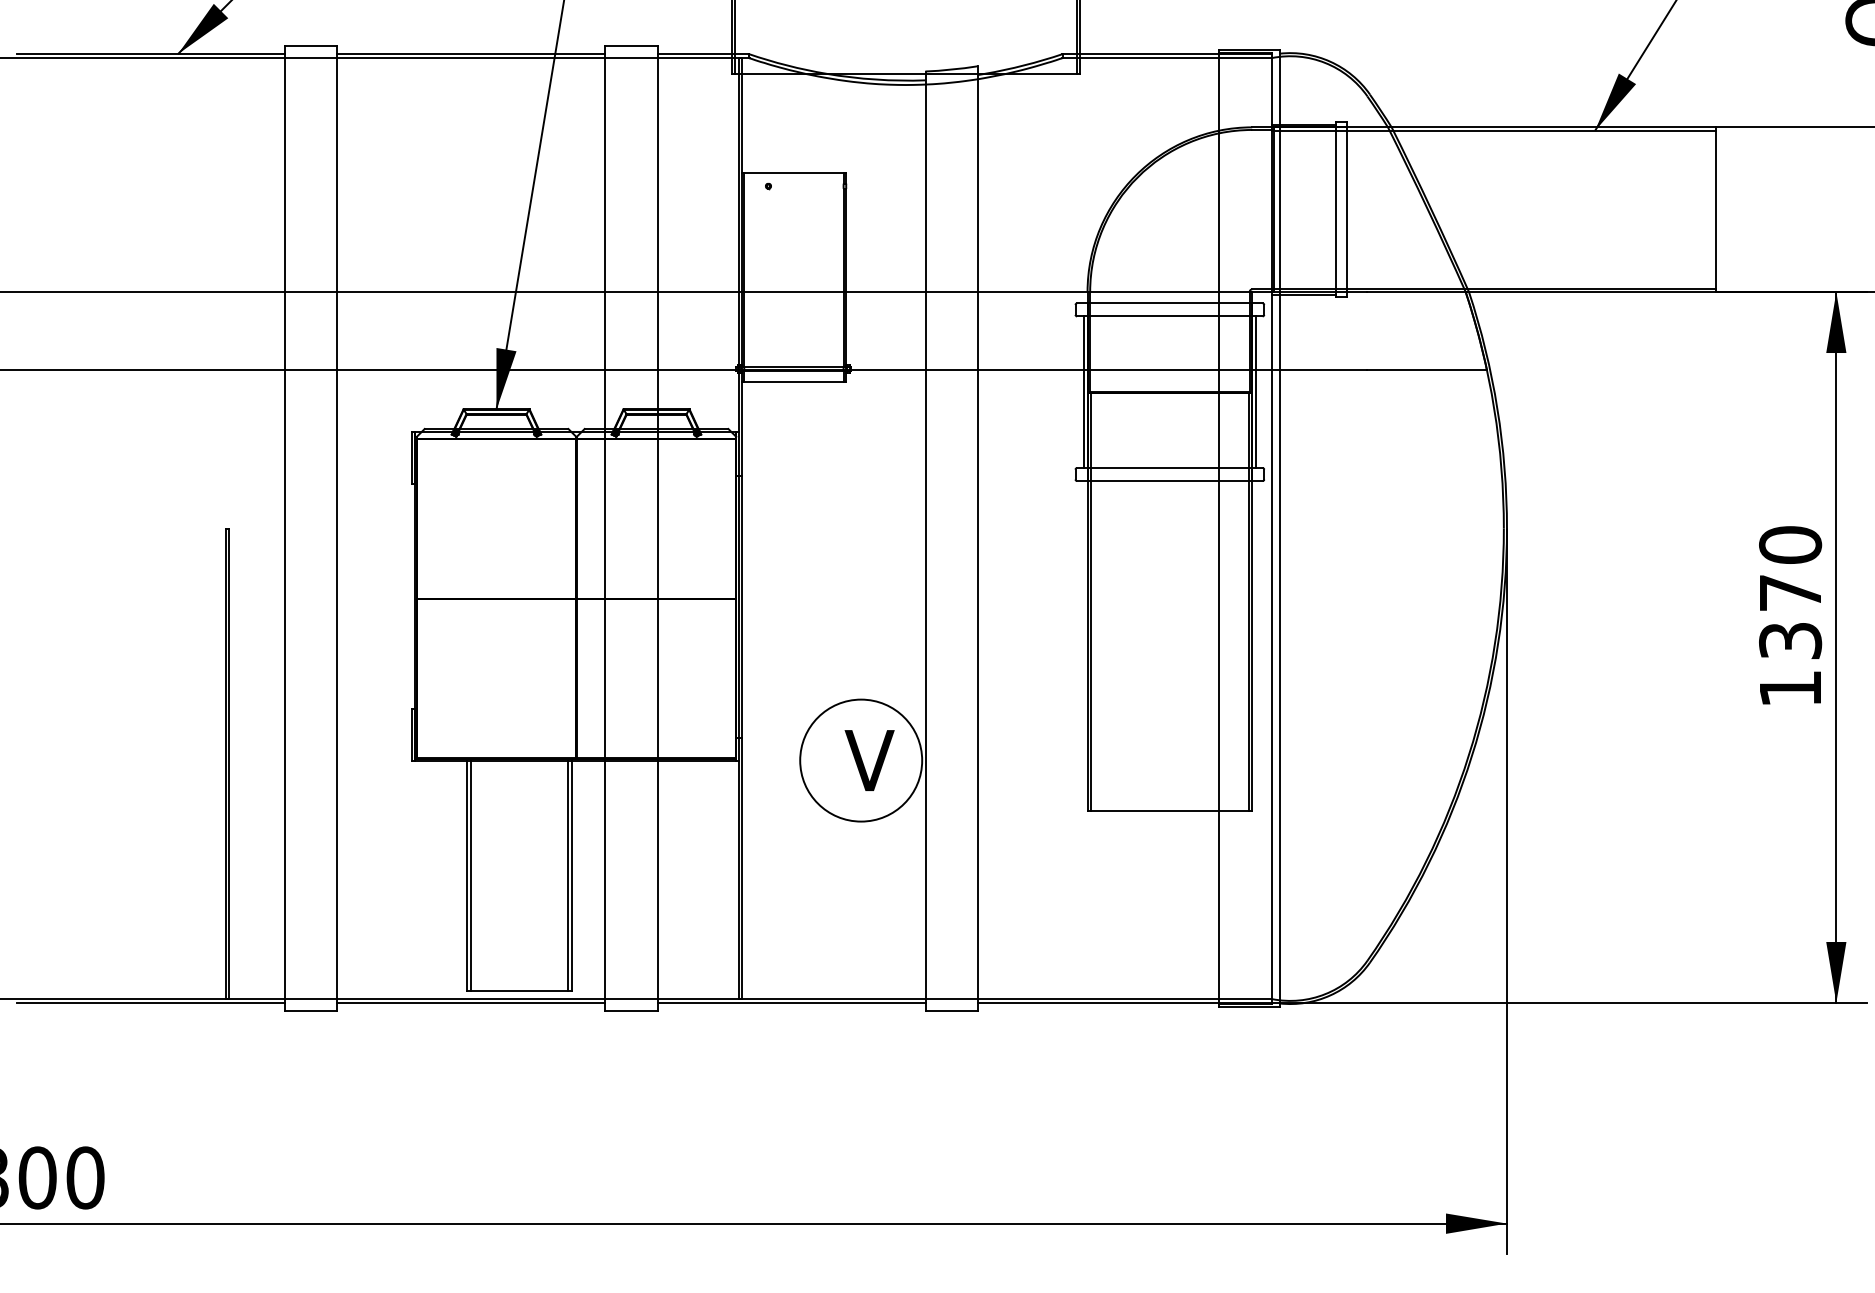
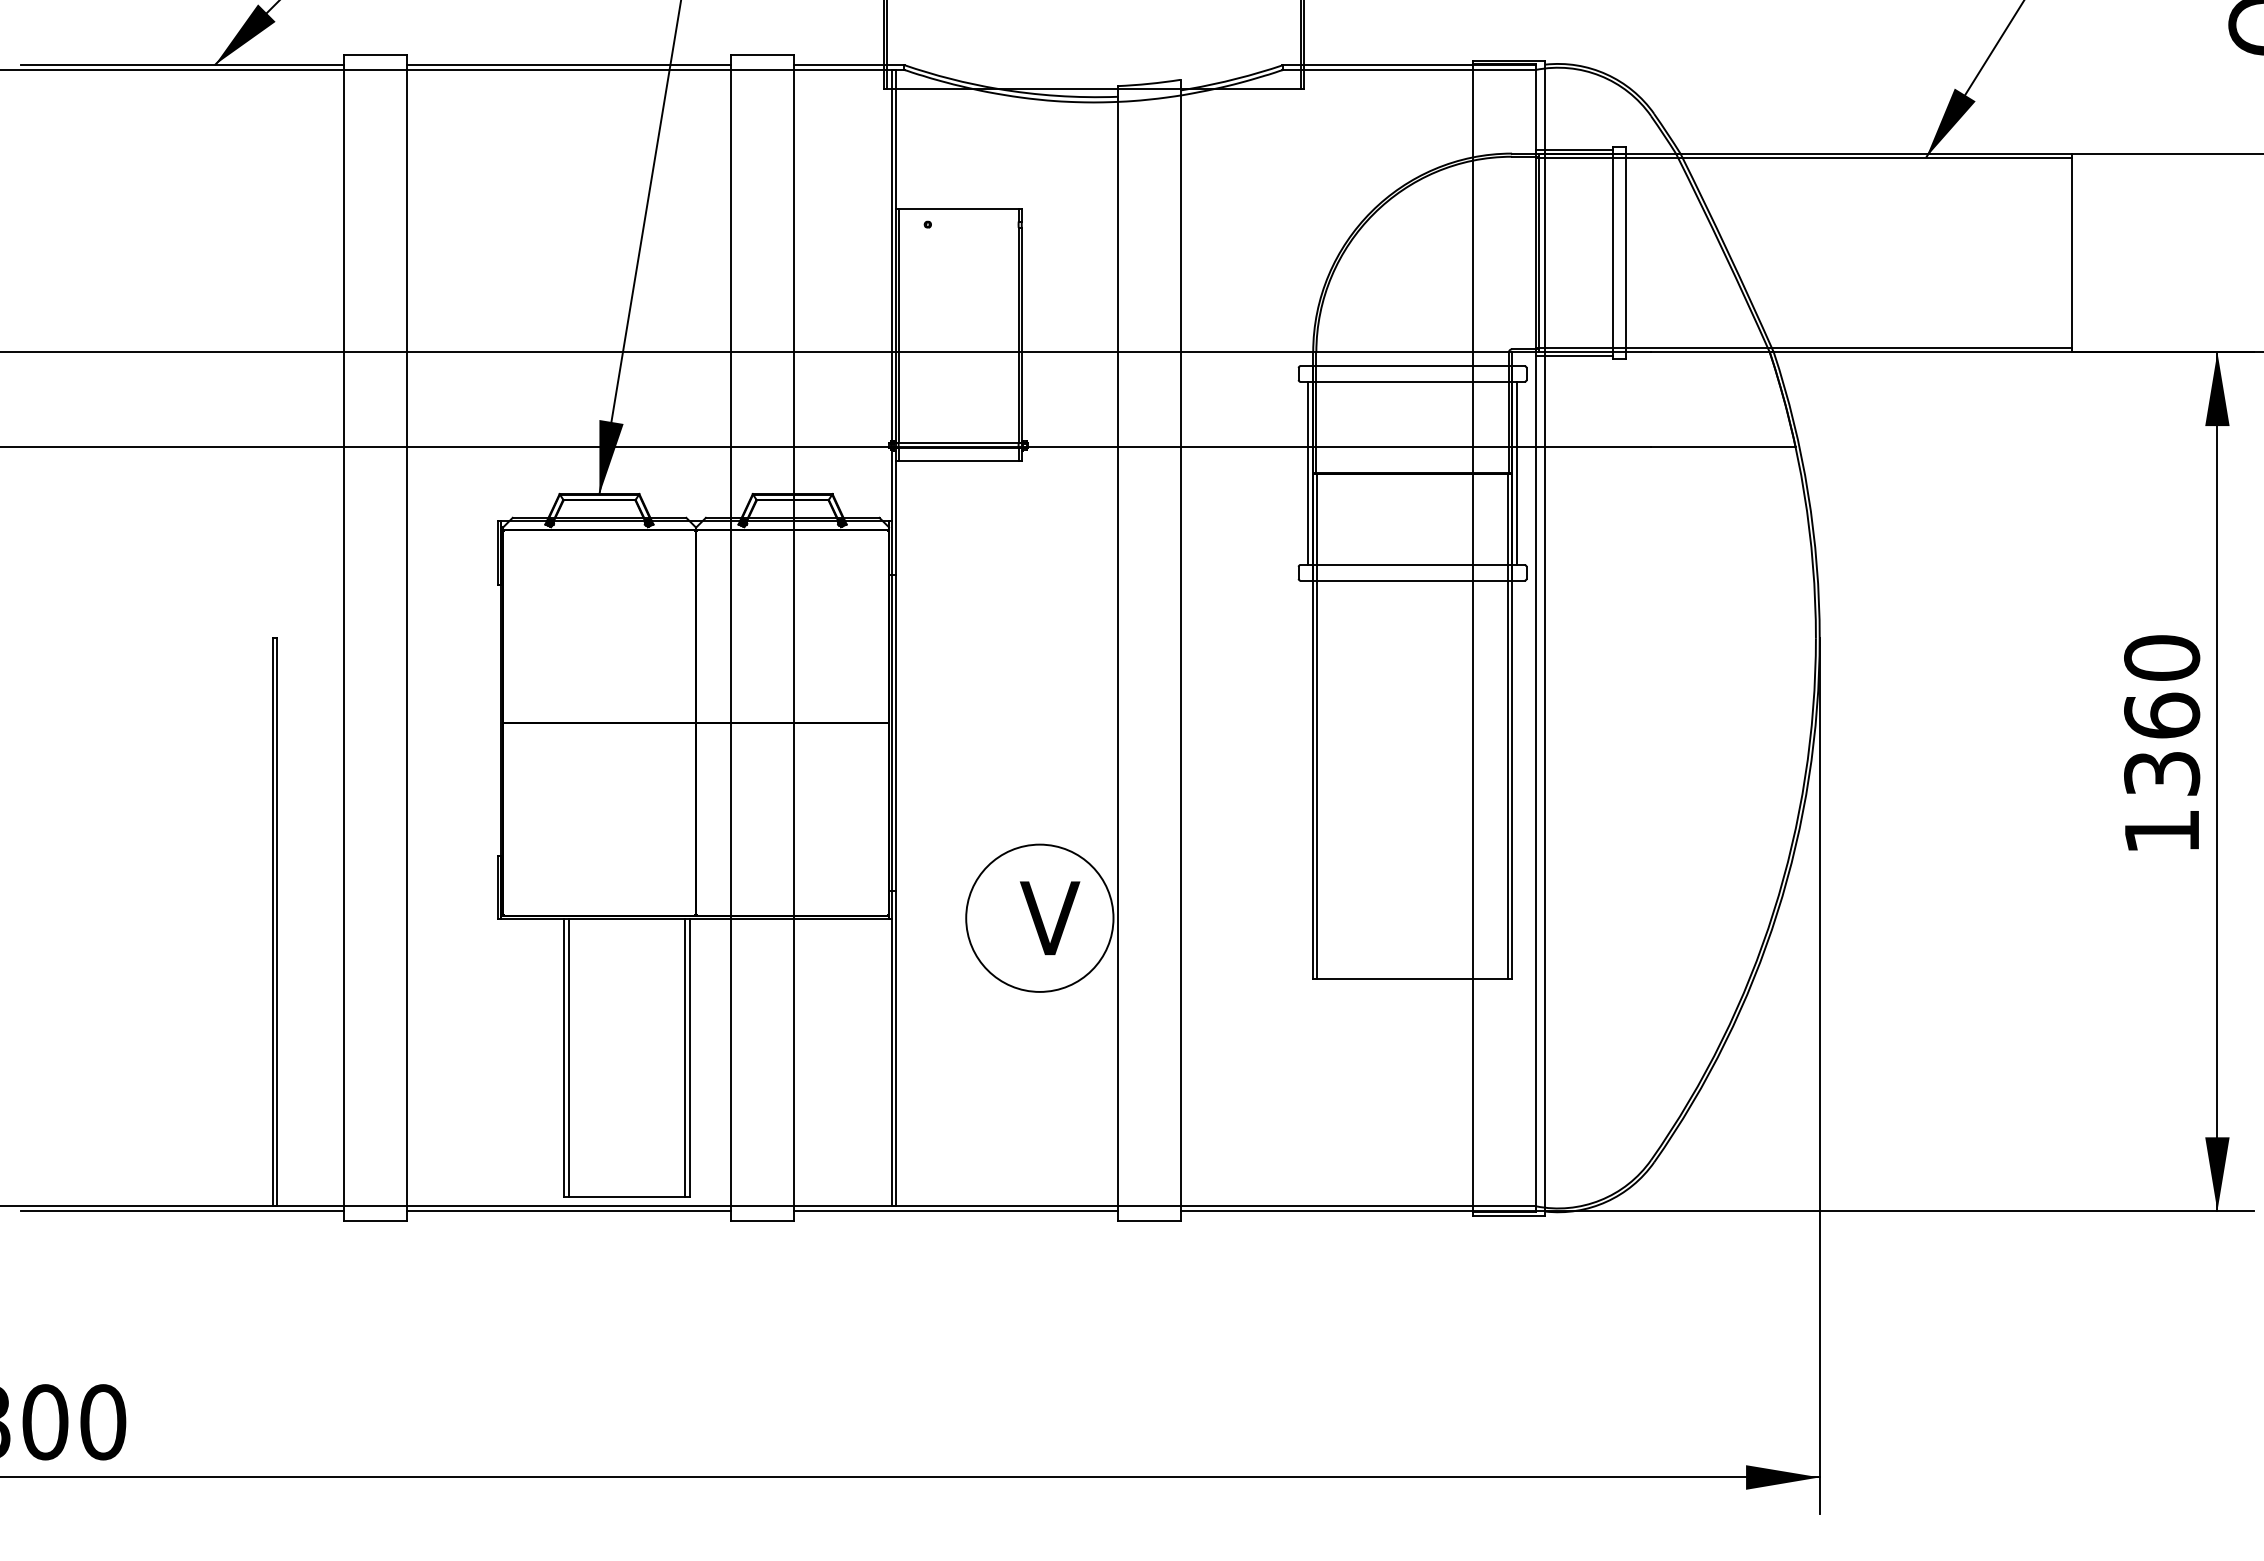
text: (1790, 592) -> (2162, 715), 1370 -> 1360

